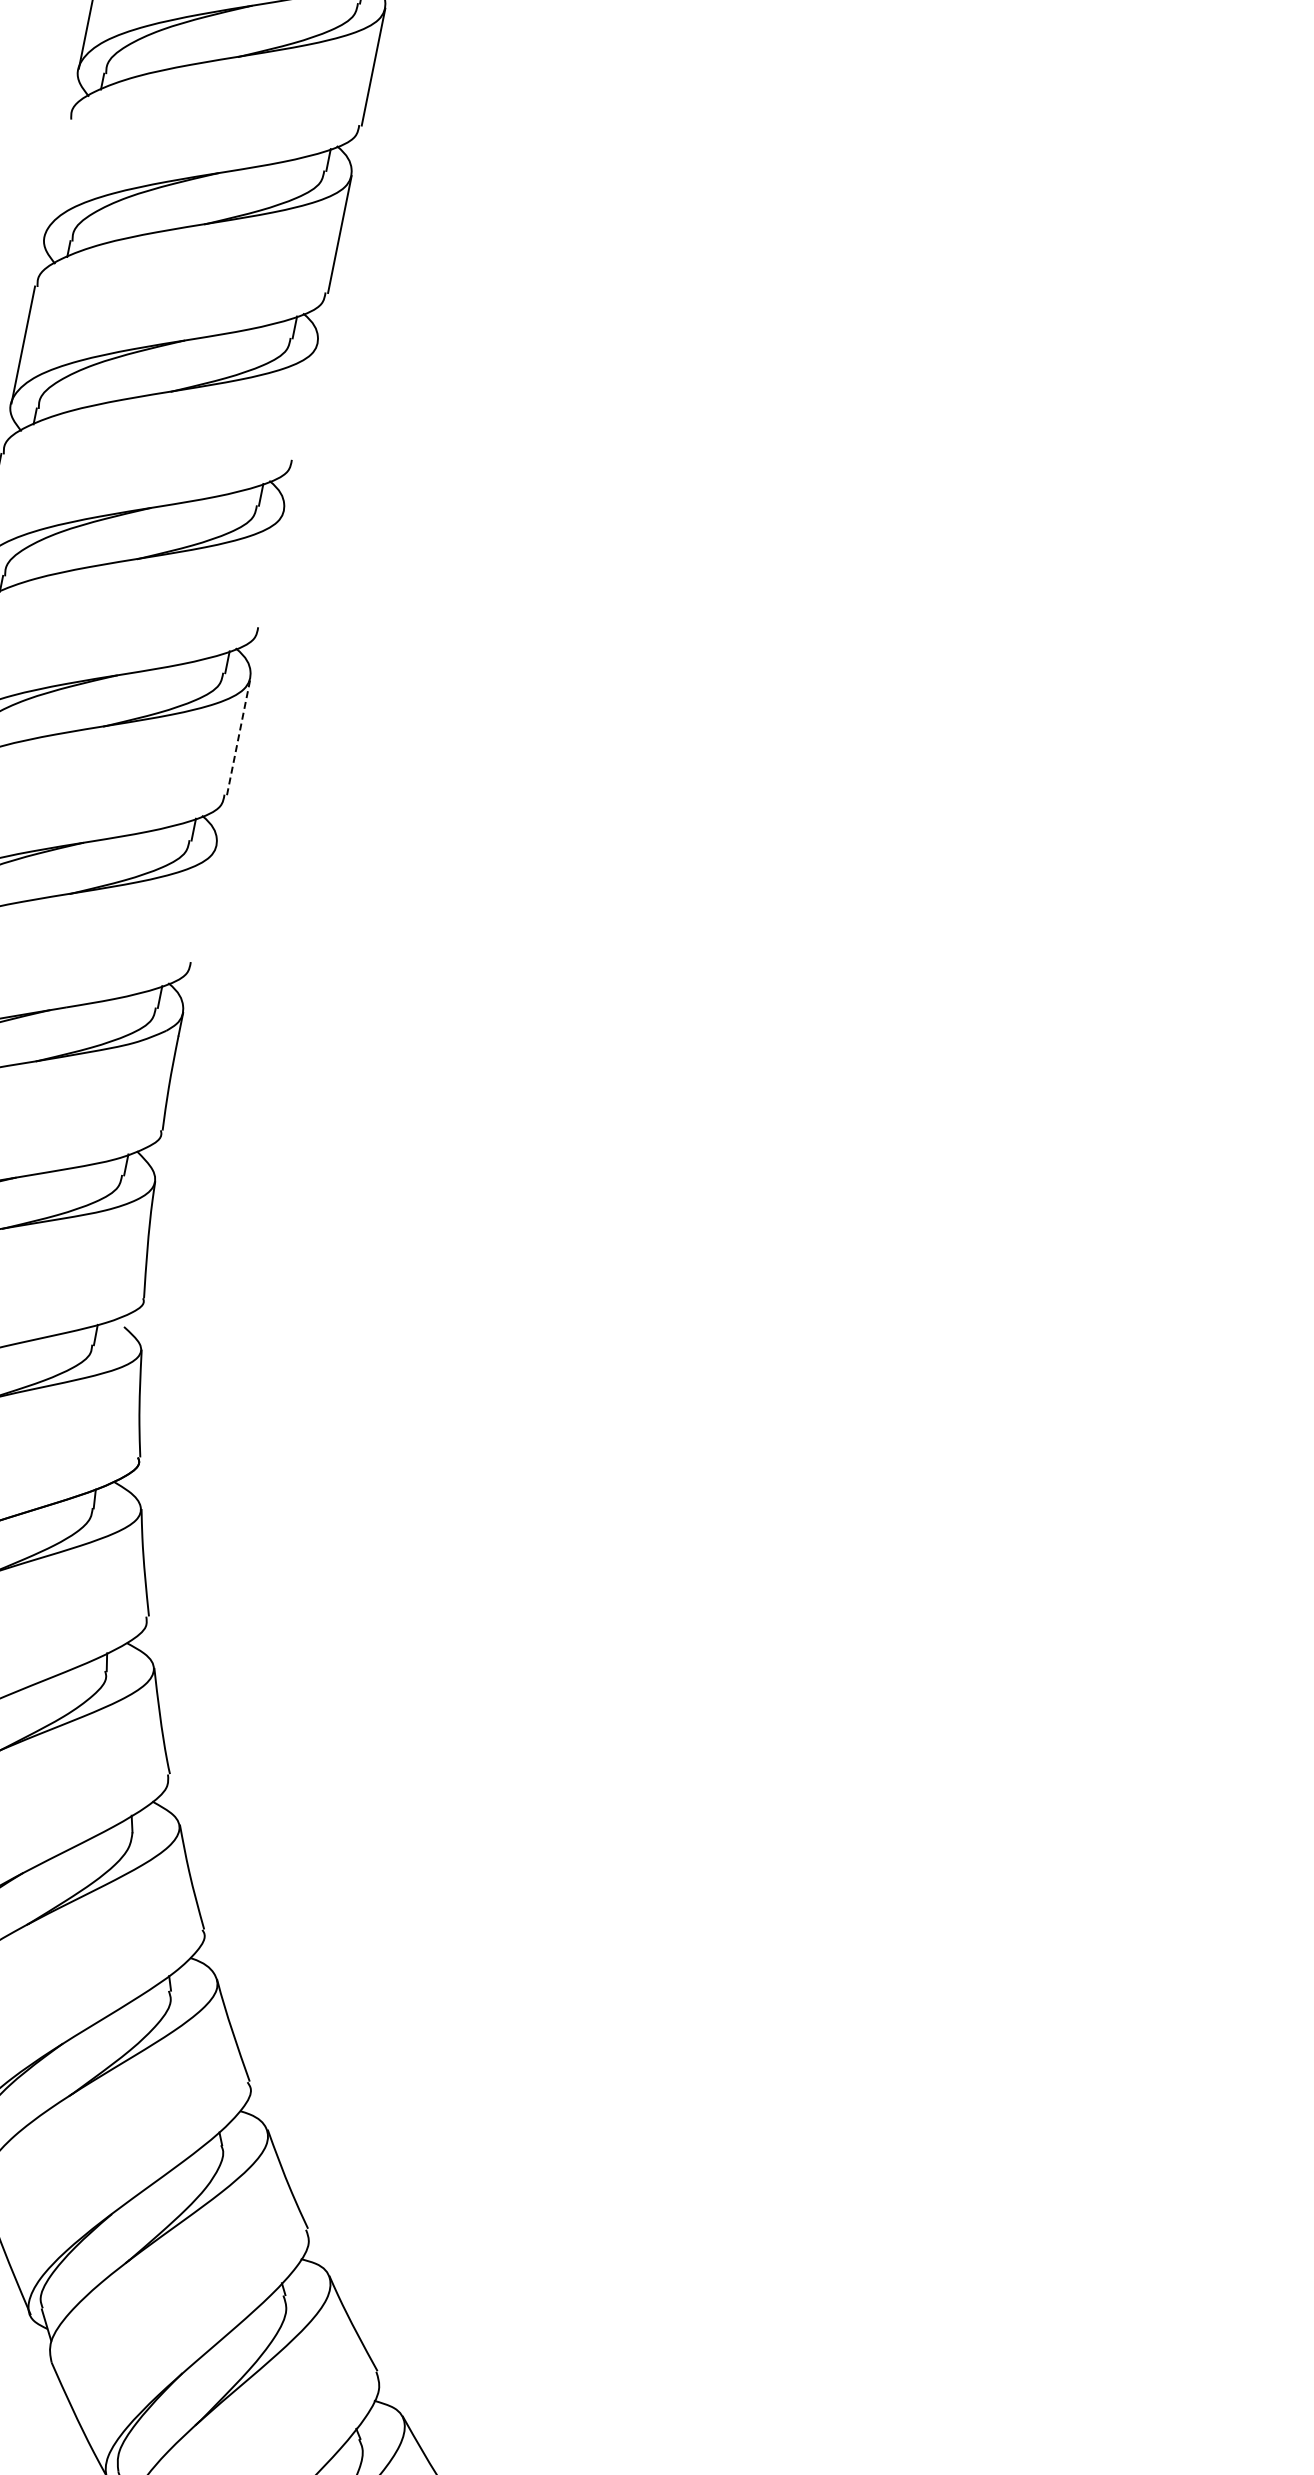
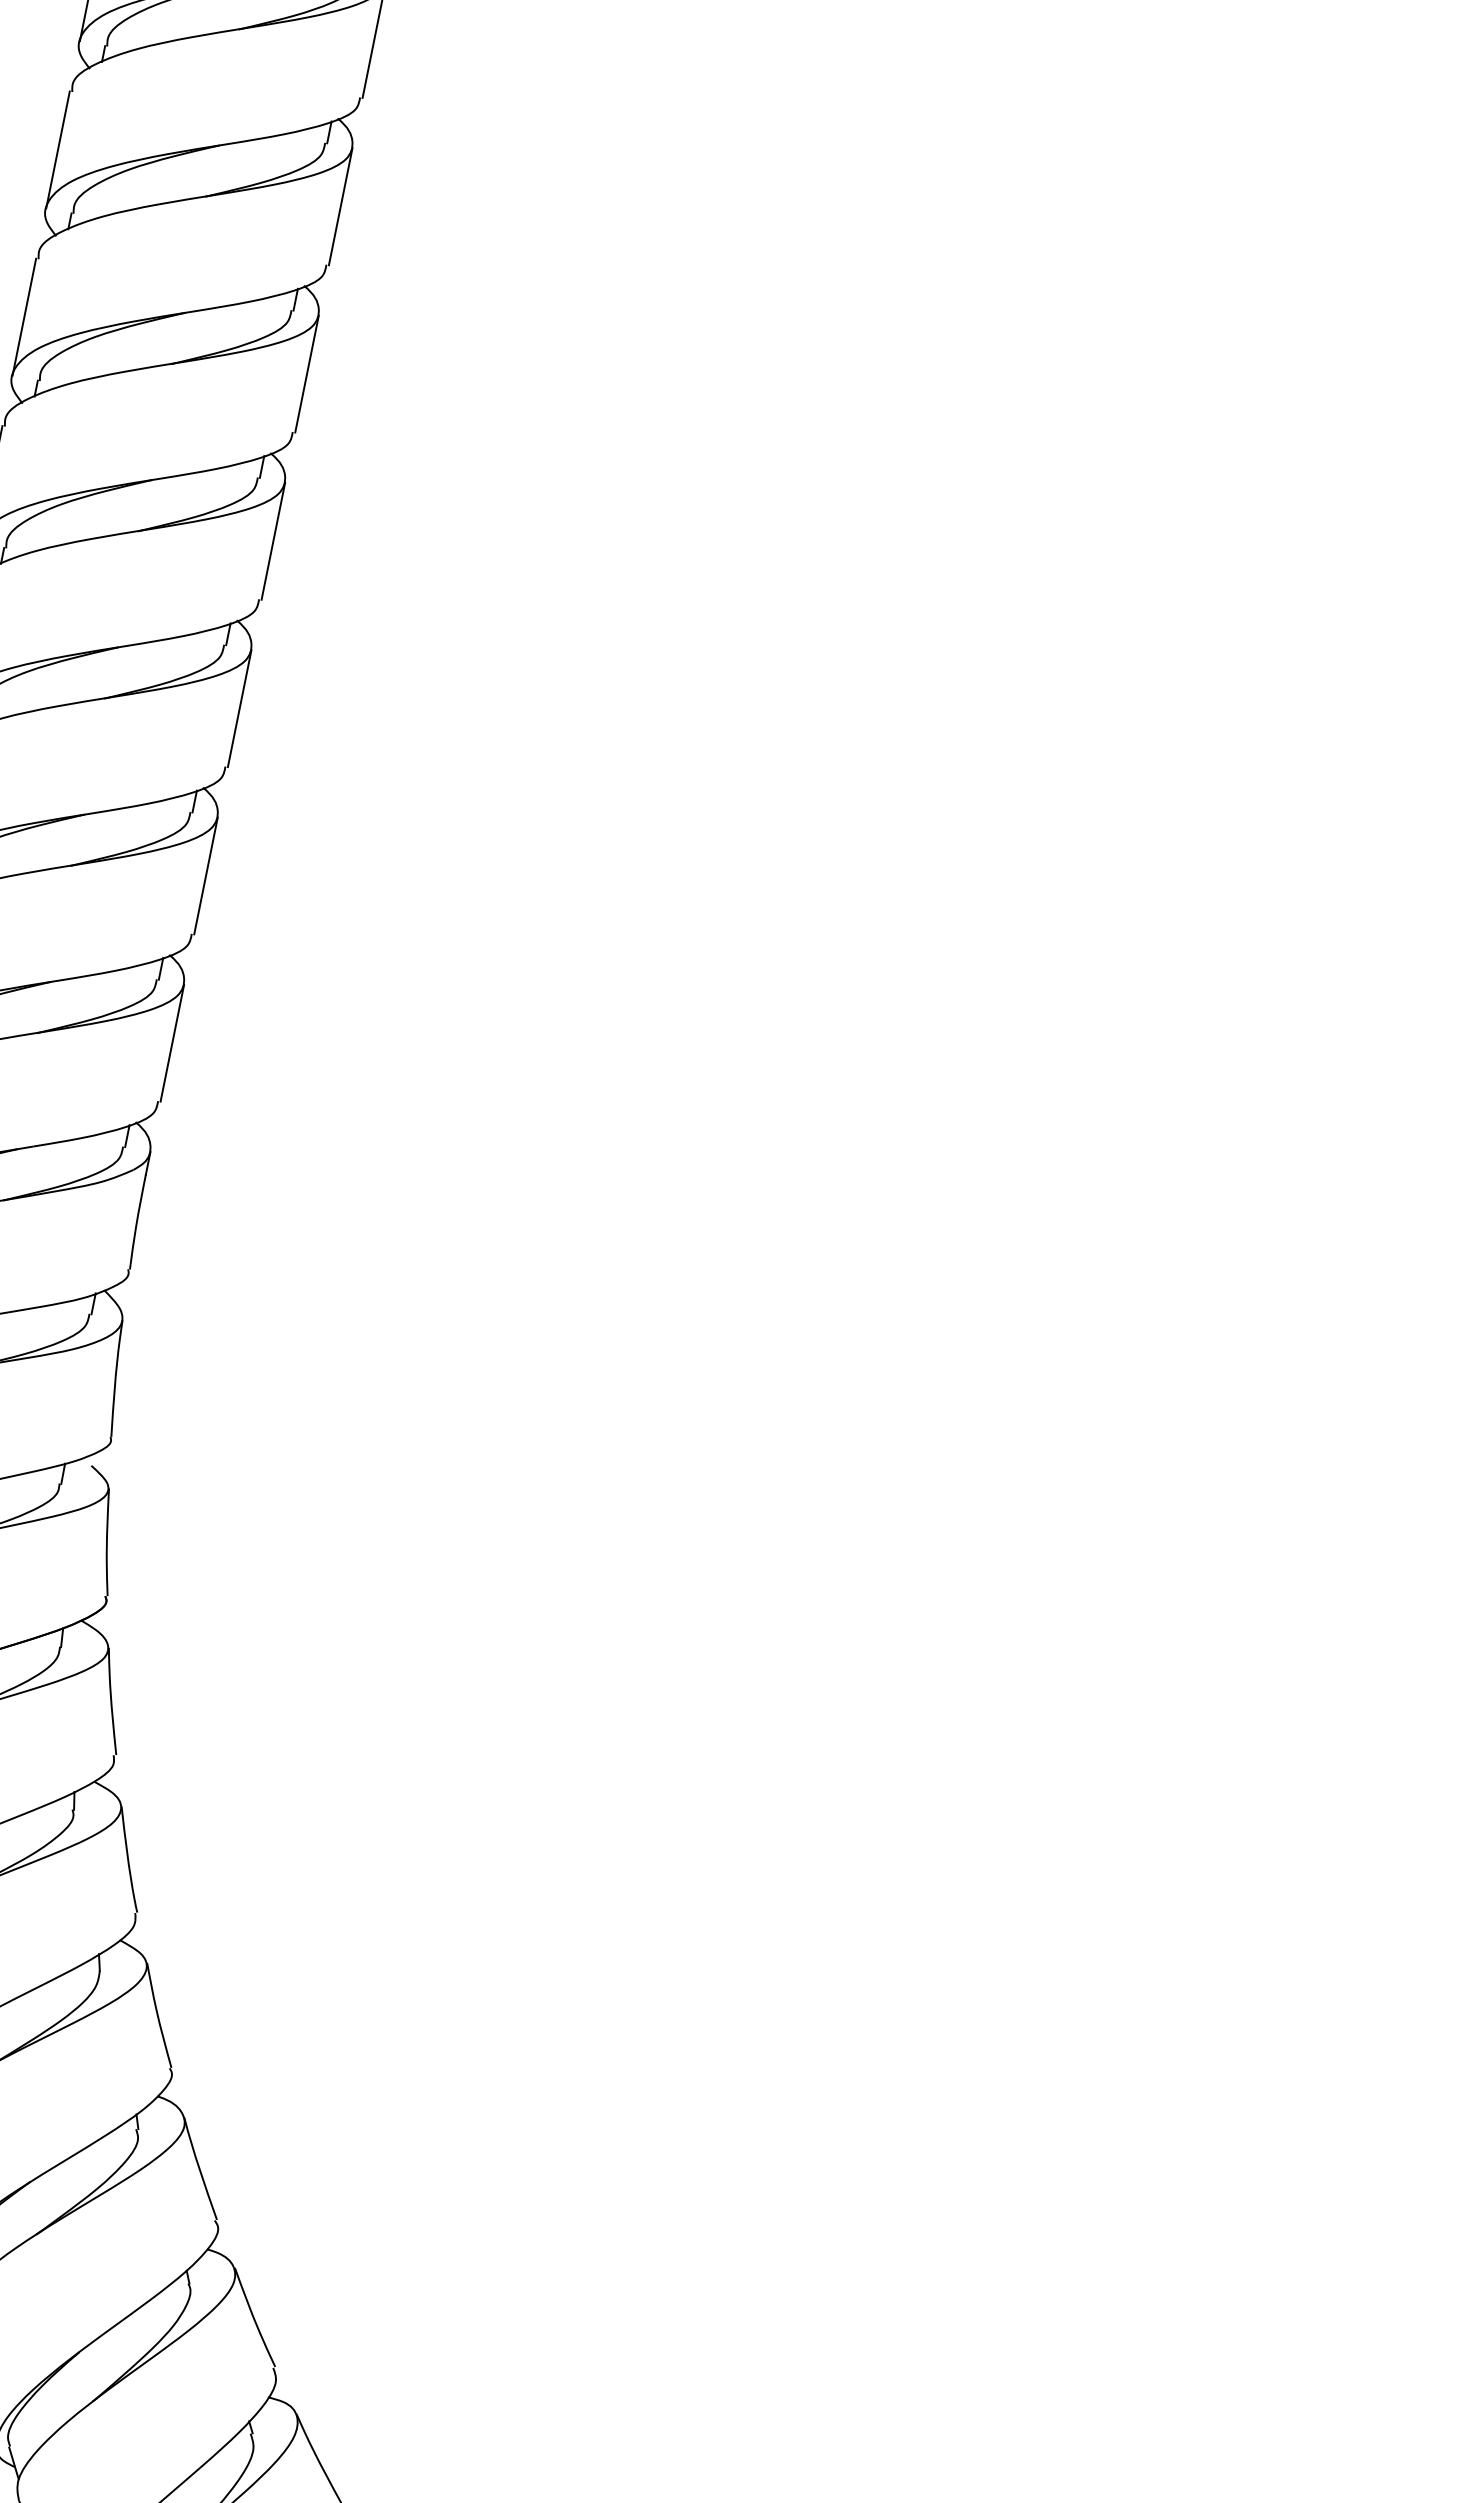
line: (57, 176) -> (24, 316), added
line: (306, 401) -> (273, 540), added
line: (272, 569) -> (239, 708), added
line: (239, 736) -> (206, 875), dashed -> solid
line: (205, 903) -> (172, 1042), added

